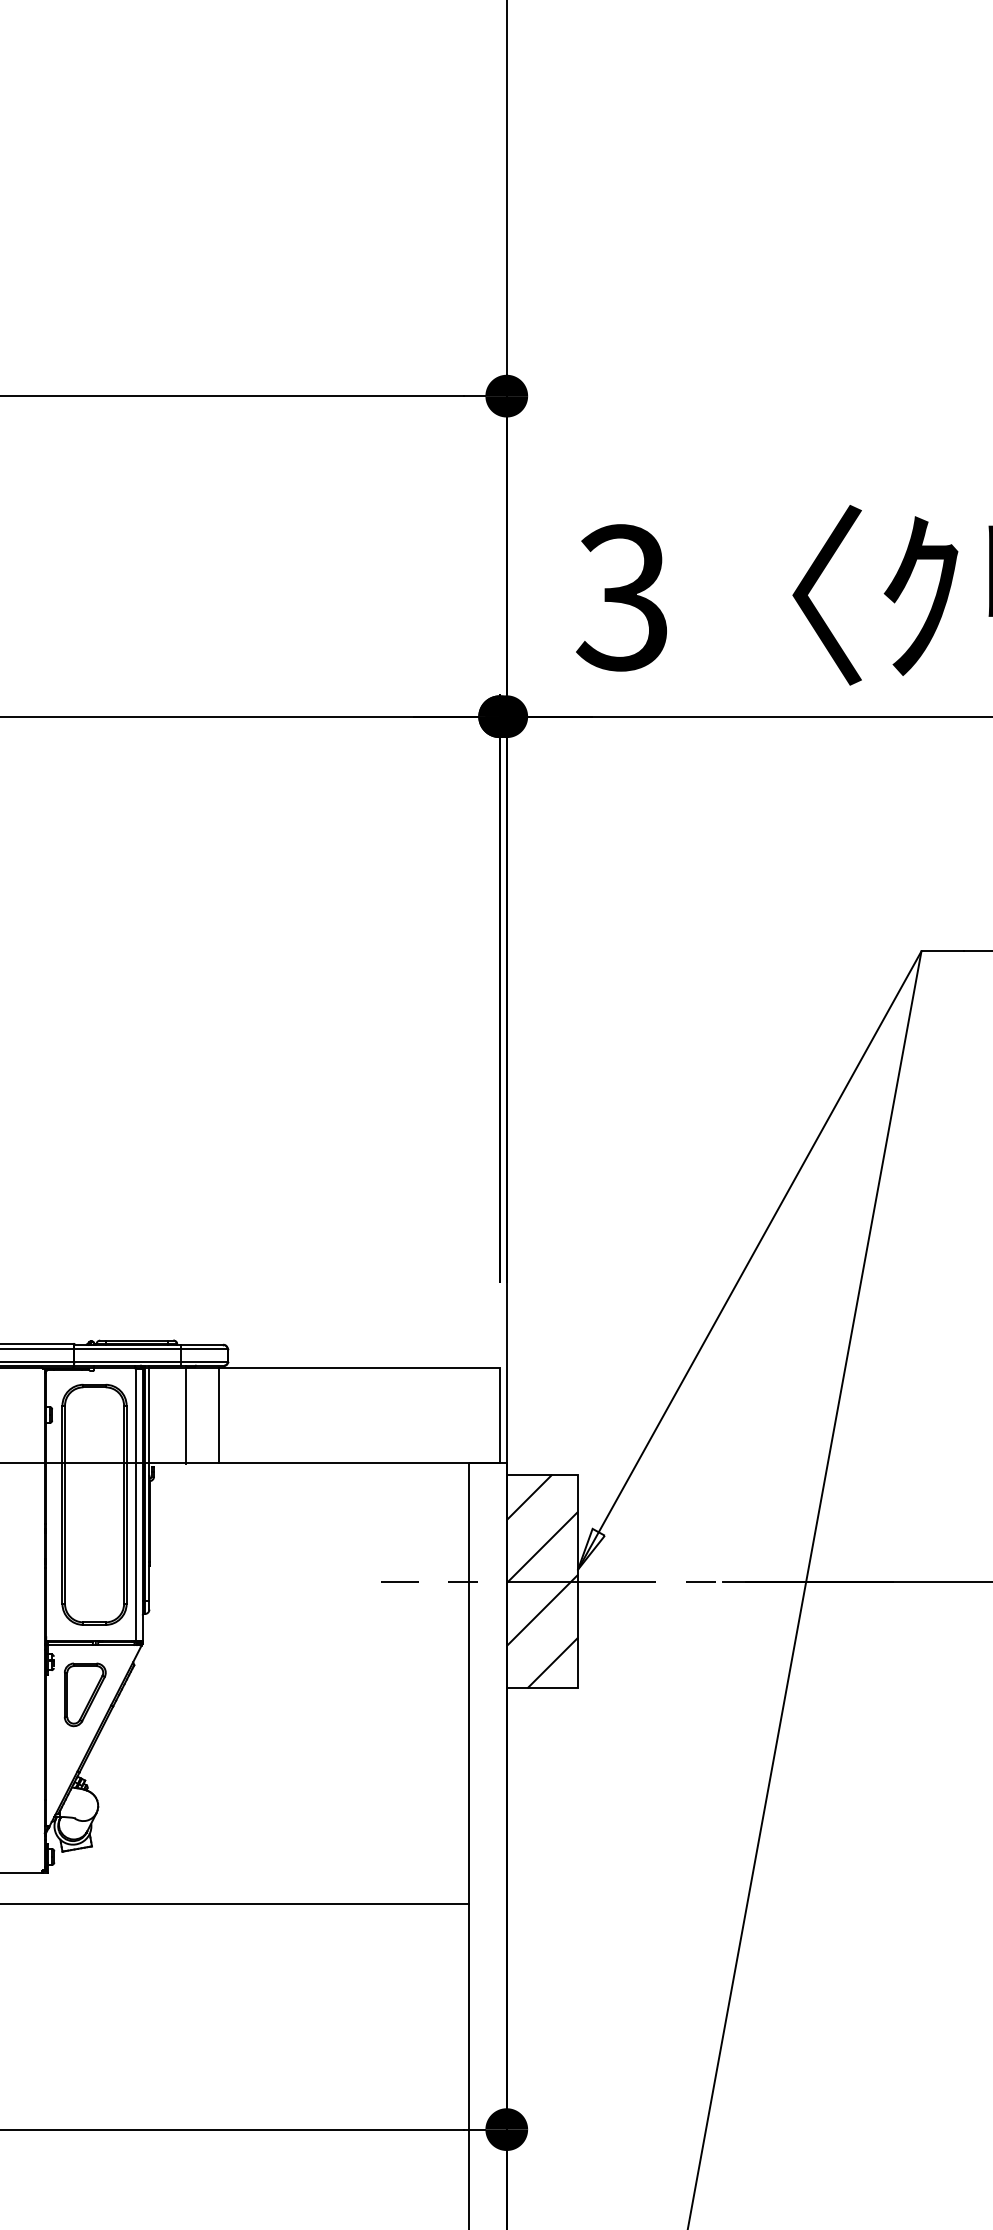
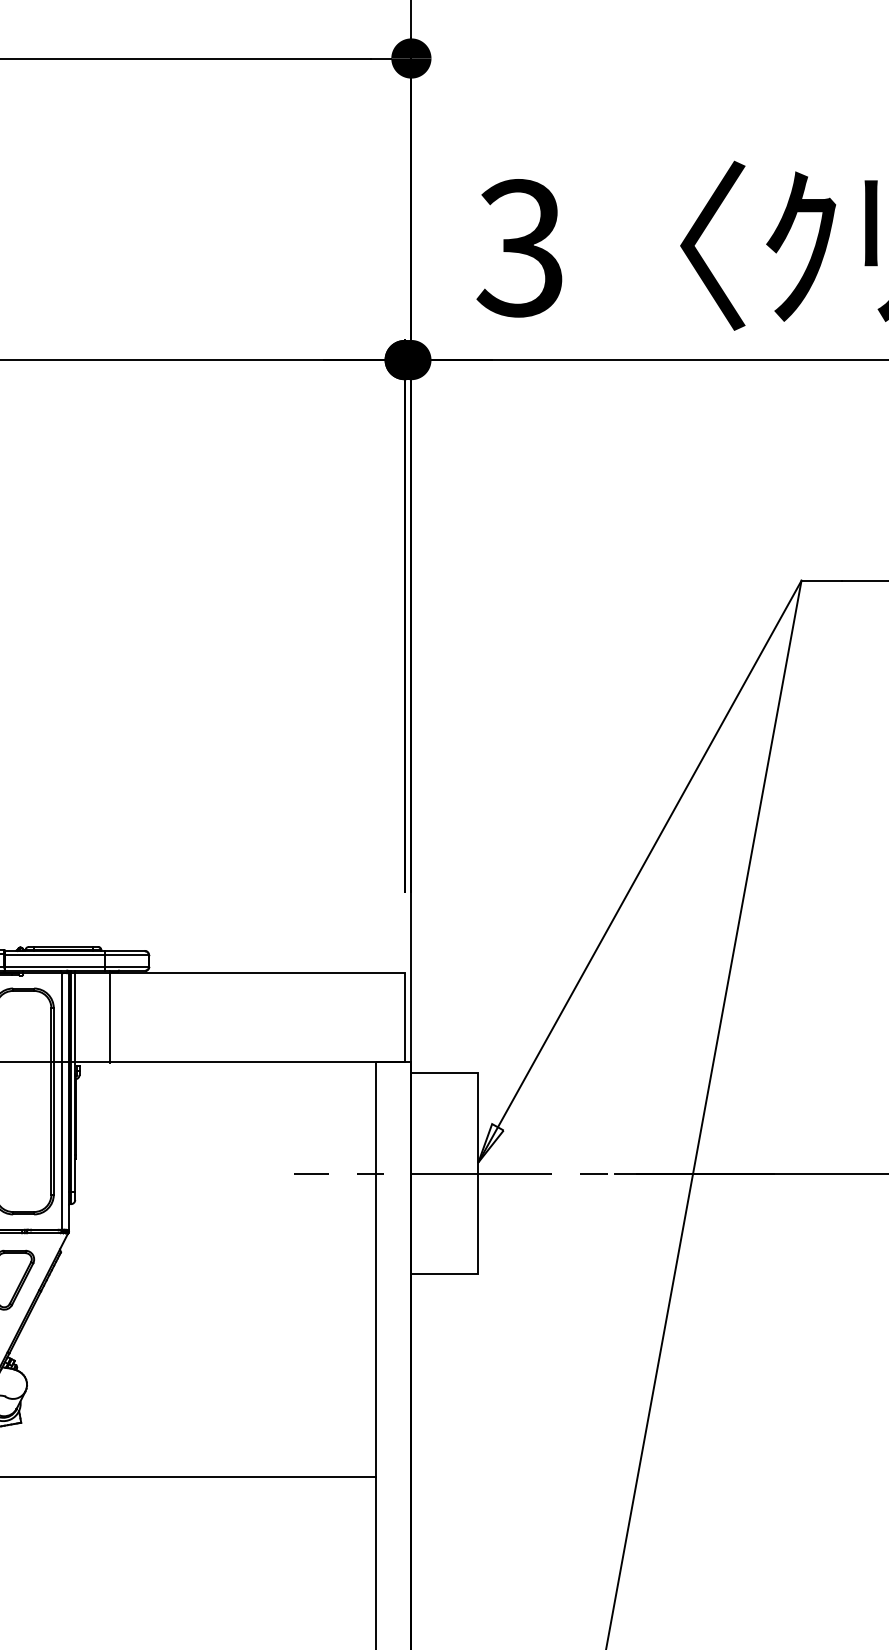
line: (219, 1414) -> (141, 1016), removed
hatch: (542, 1581) -> (445, 1173), removed

